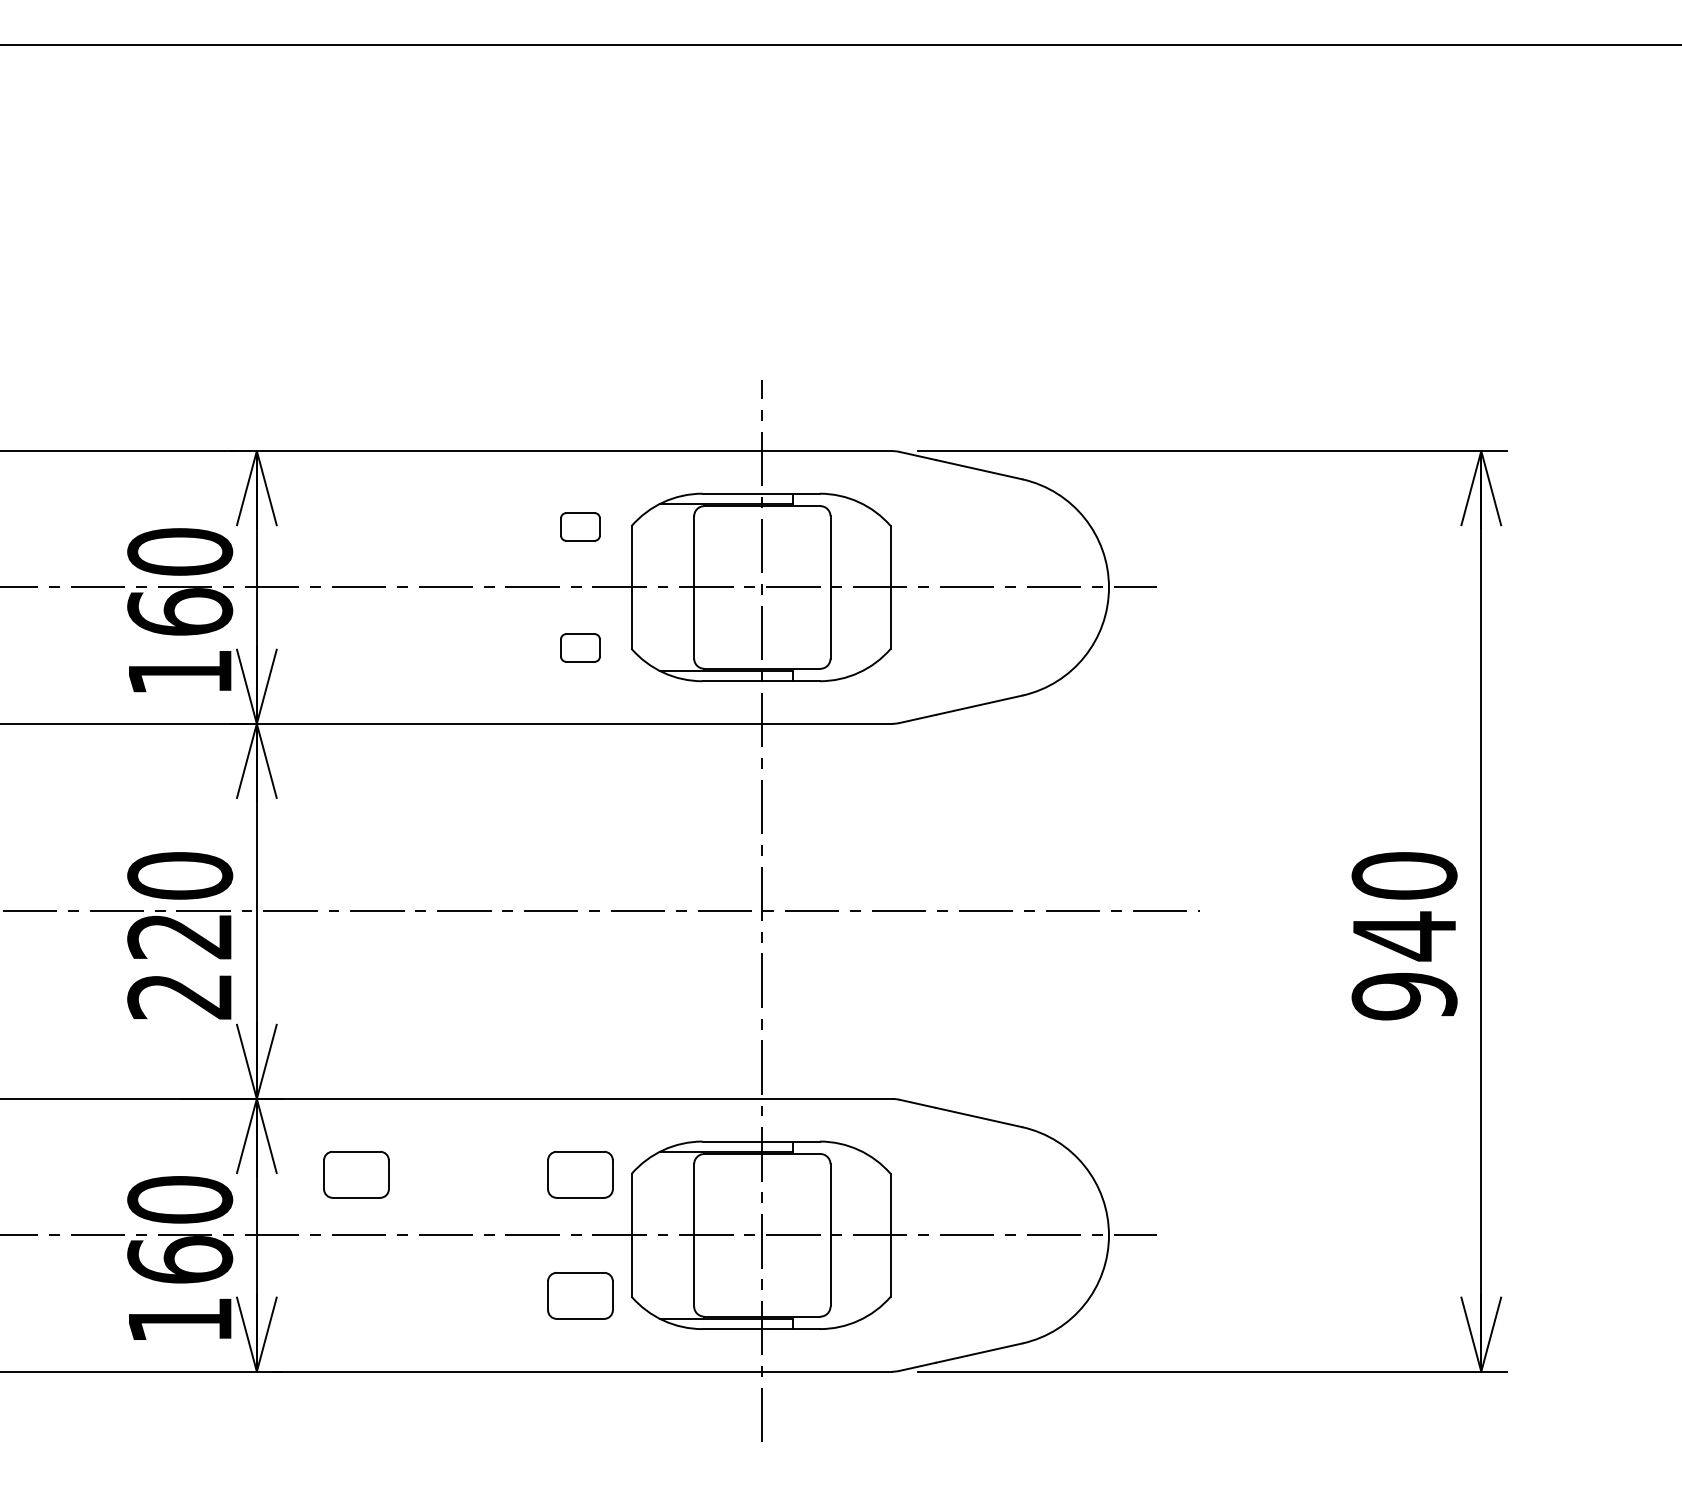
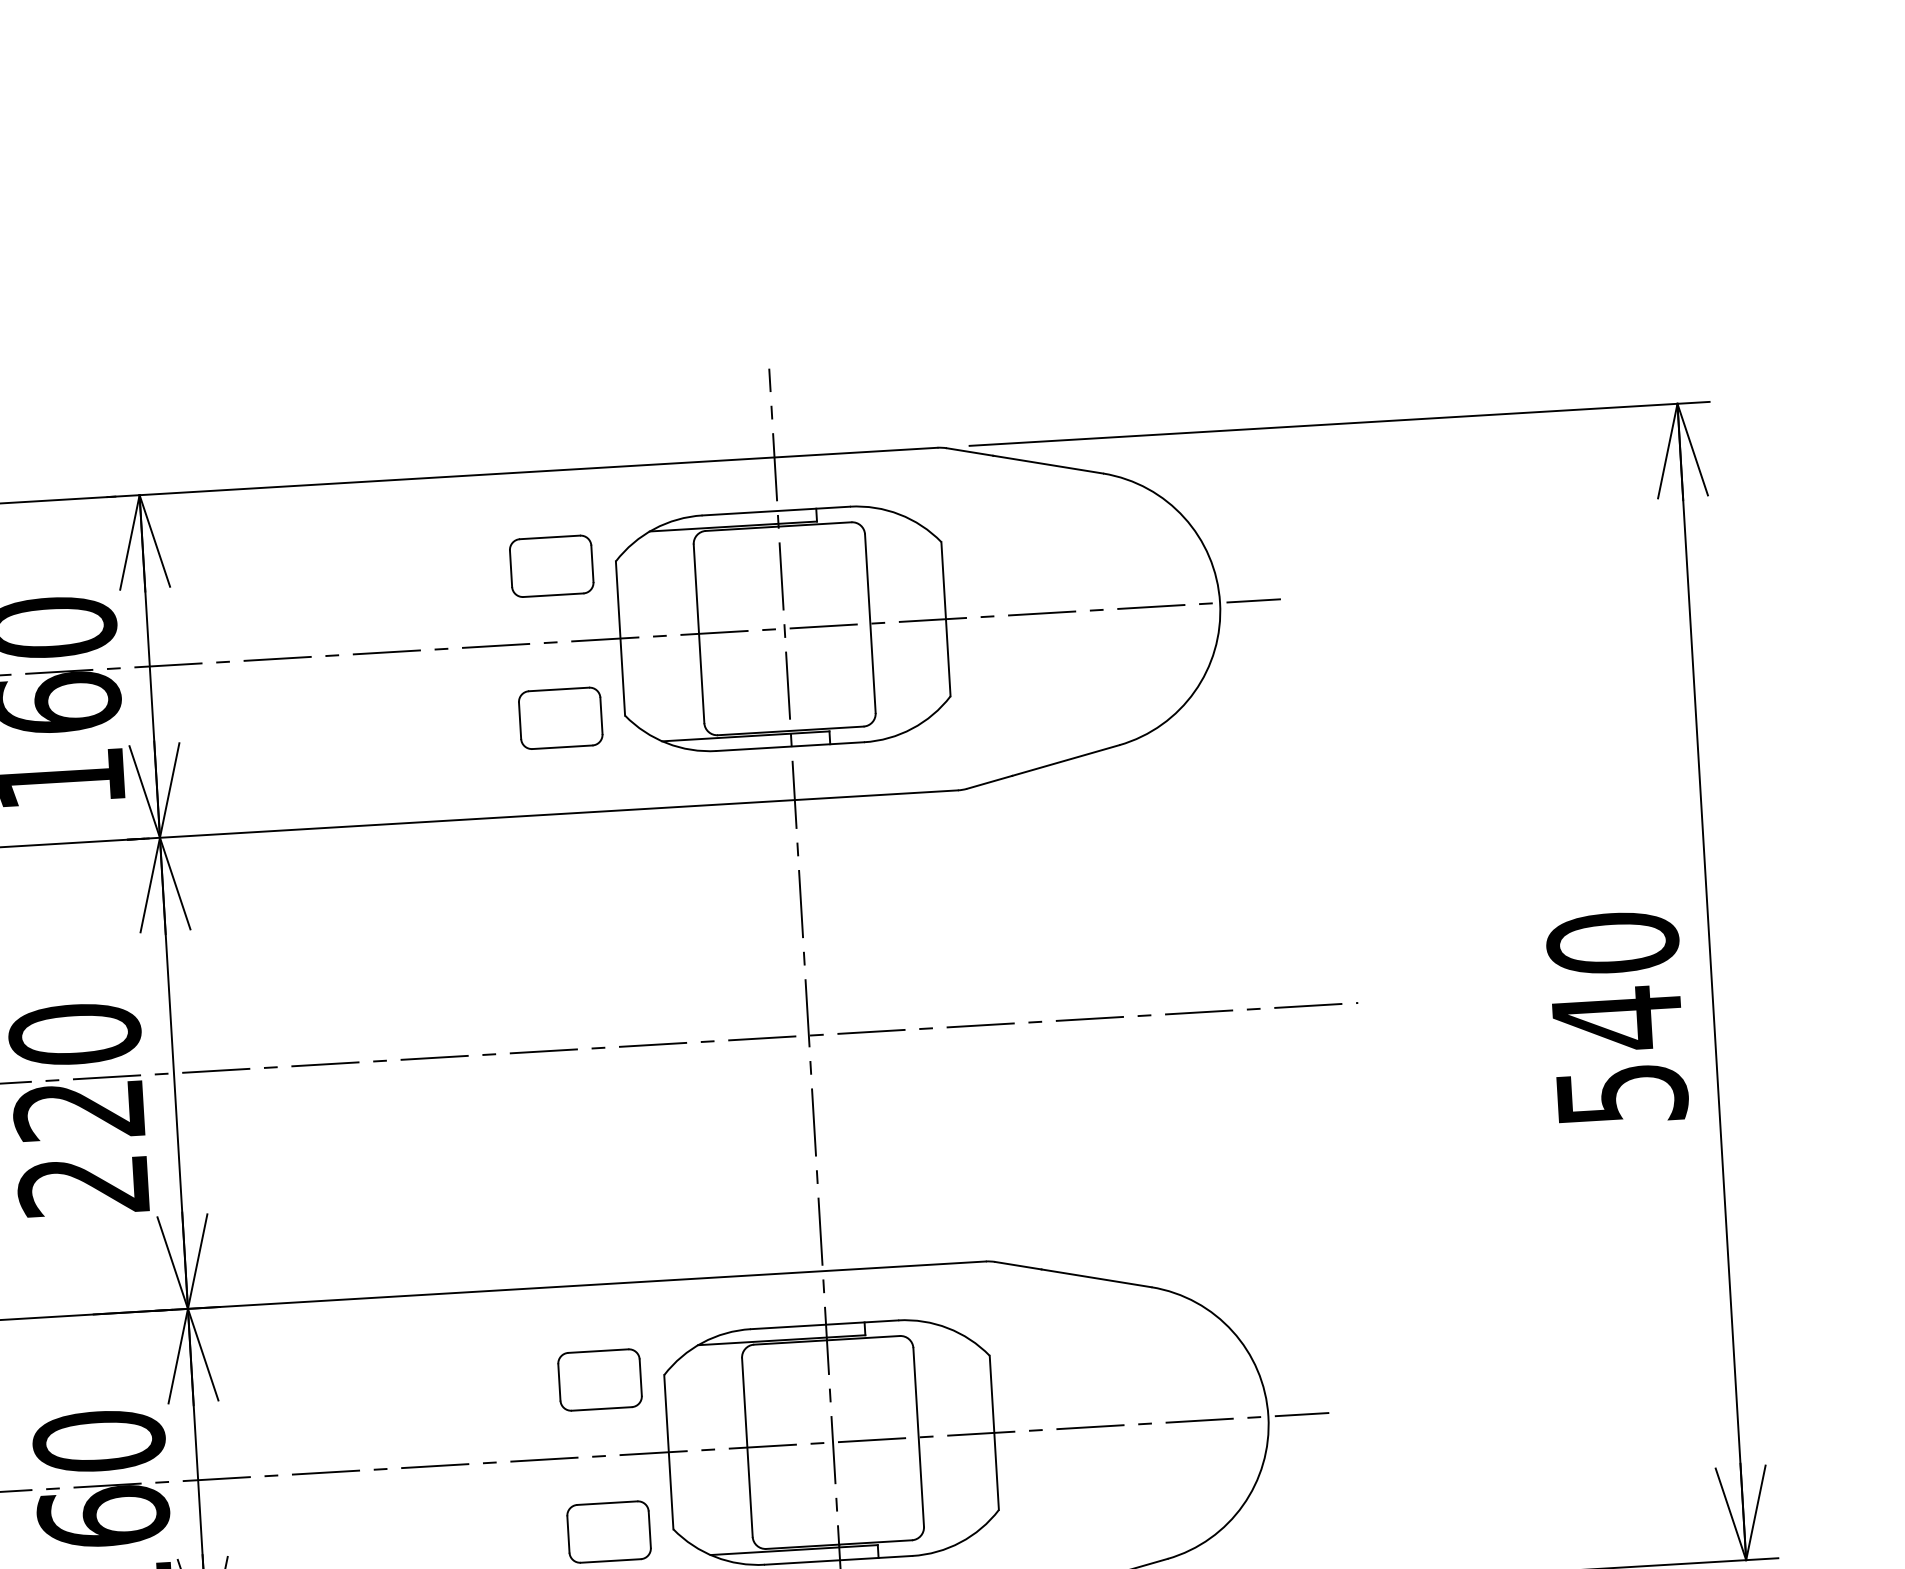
part: (580, 526) -> (551, 565), size x1.67
part: (580, 647) -> (560, 717), size x1.67
text: (1404, 996) -> (1621, 1094), 940 -> 540
part: (356, 1174) -> (318, 1396), removed

